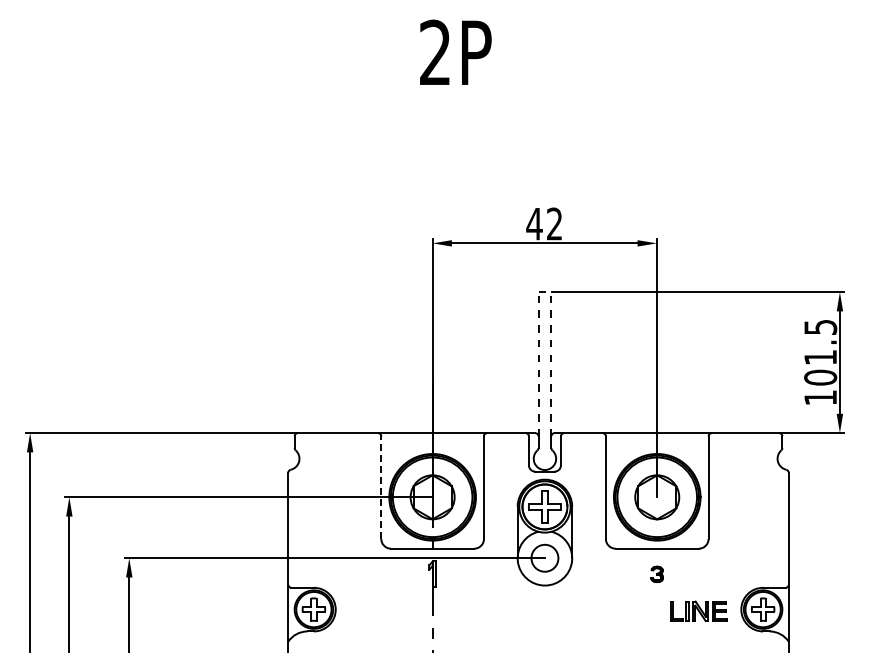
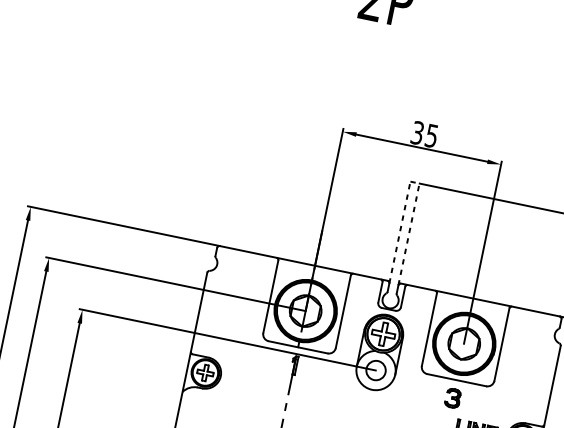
text: (544, 223) -> (424, 134), 42 -> 35
line: (381, 487) -> (270, 296), dashed -> solid
part: (656, 574) -> (452, 398), size x1.67

